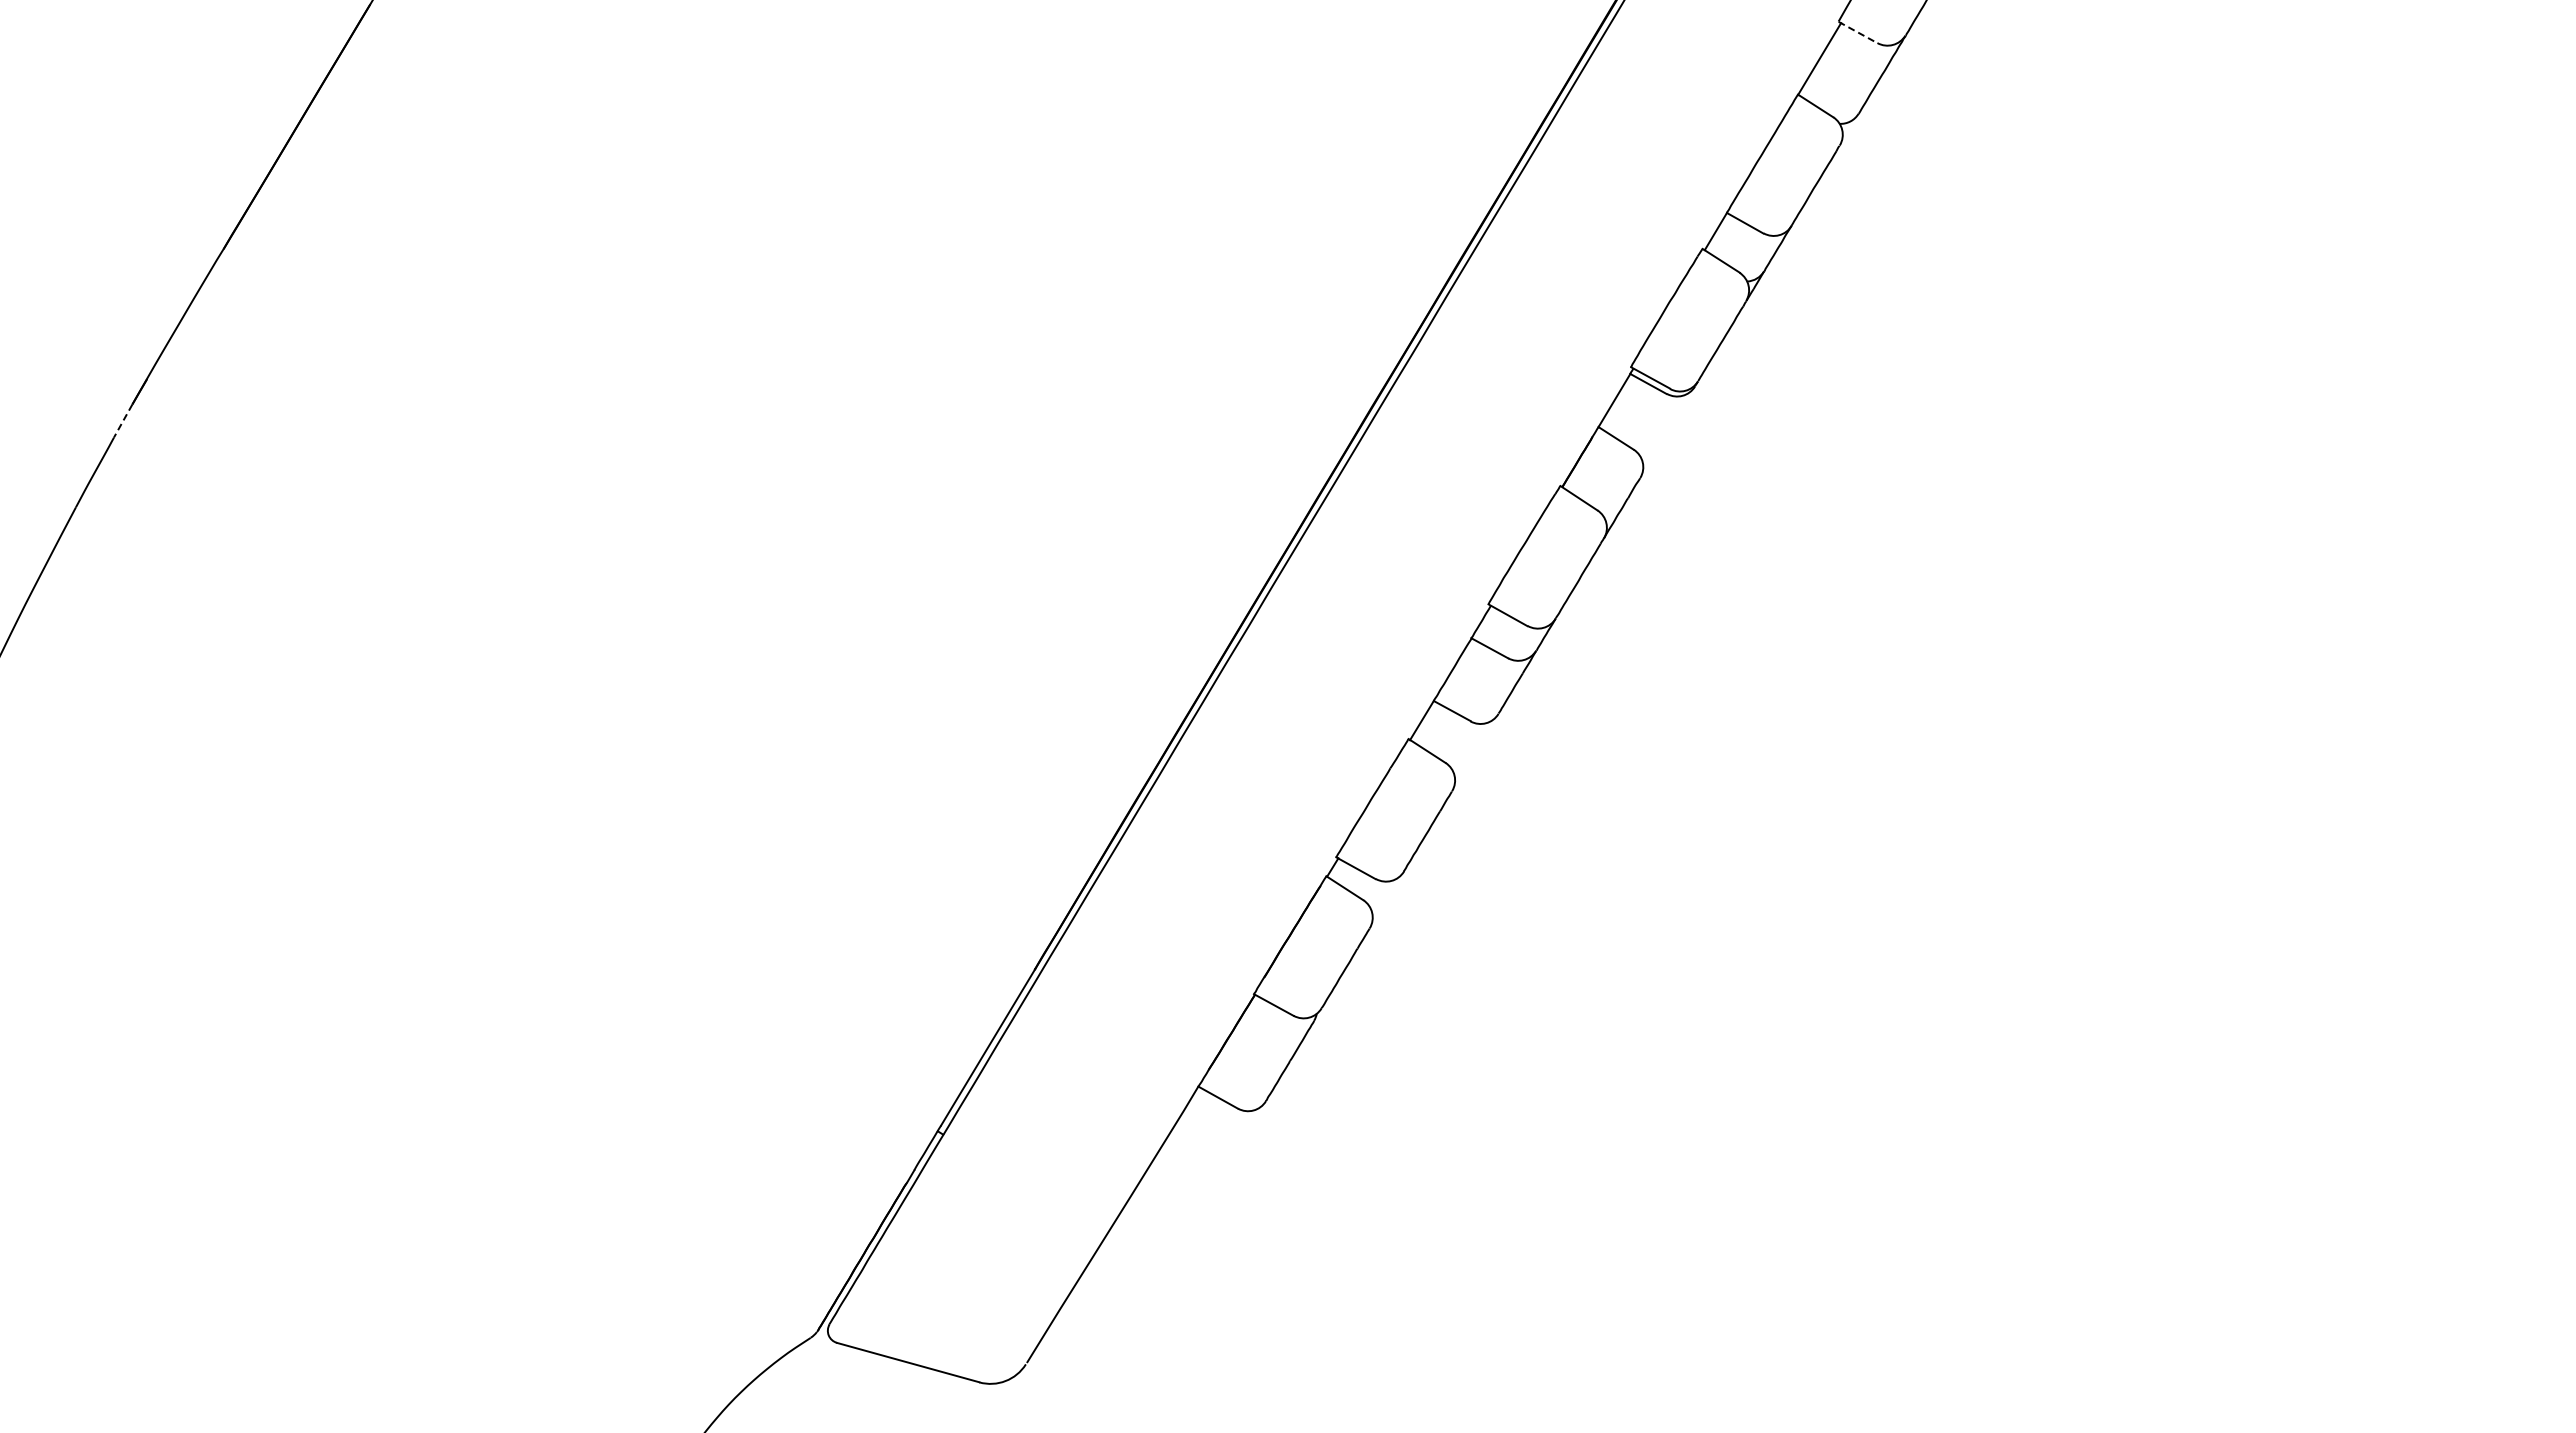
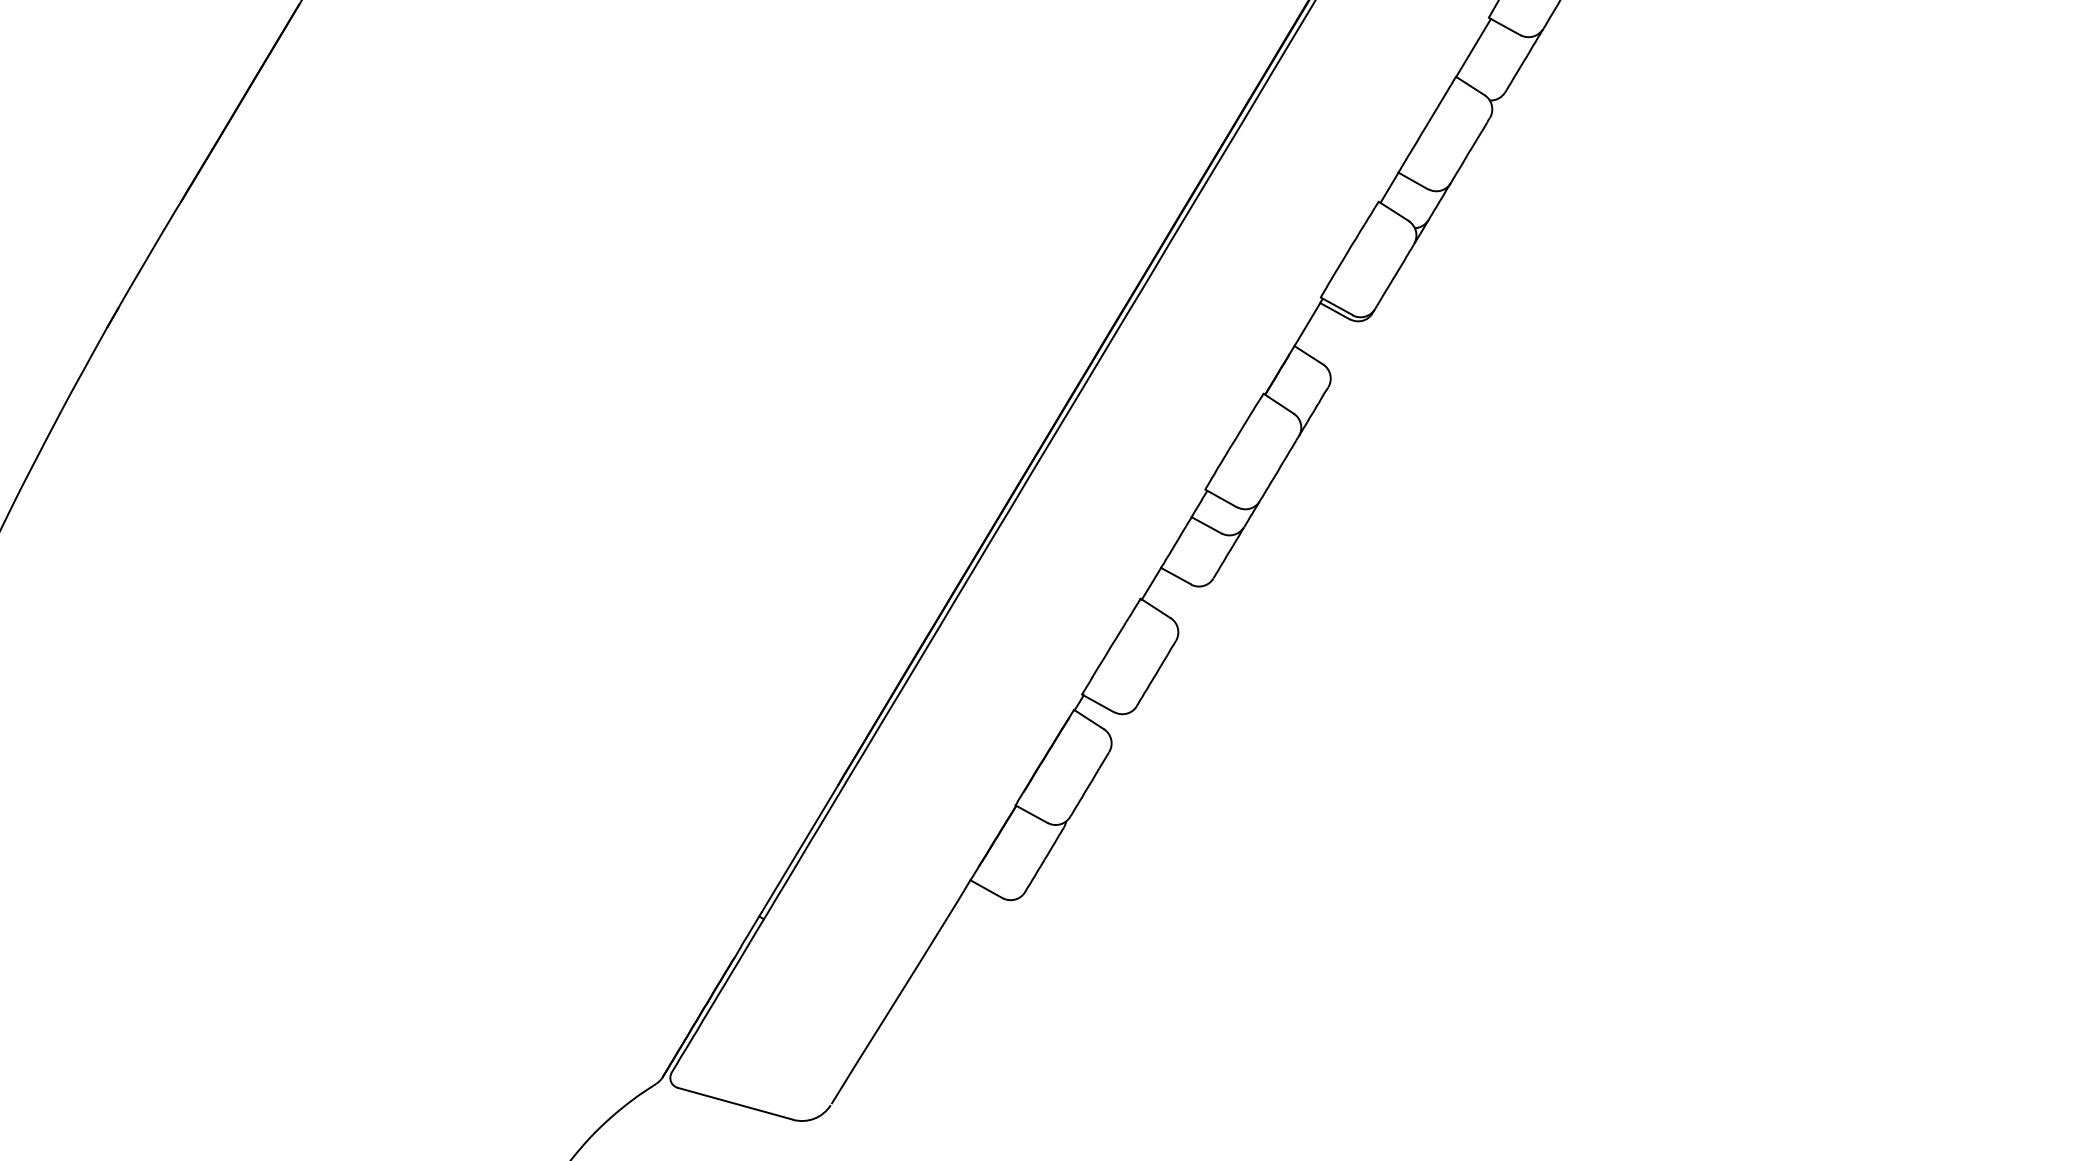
line: (1858, 32) -> (1505, 26), dashed -> solid
line: (123, 421) -> (99, 341), dashed -> solid

